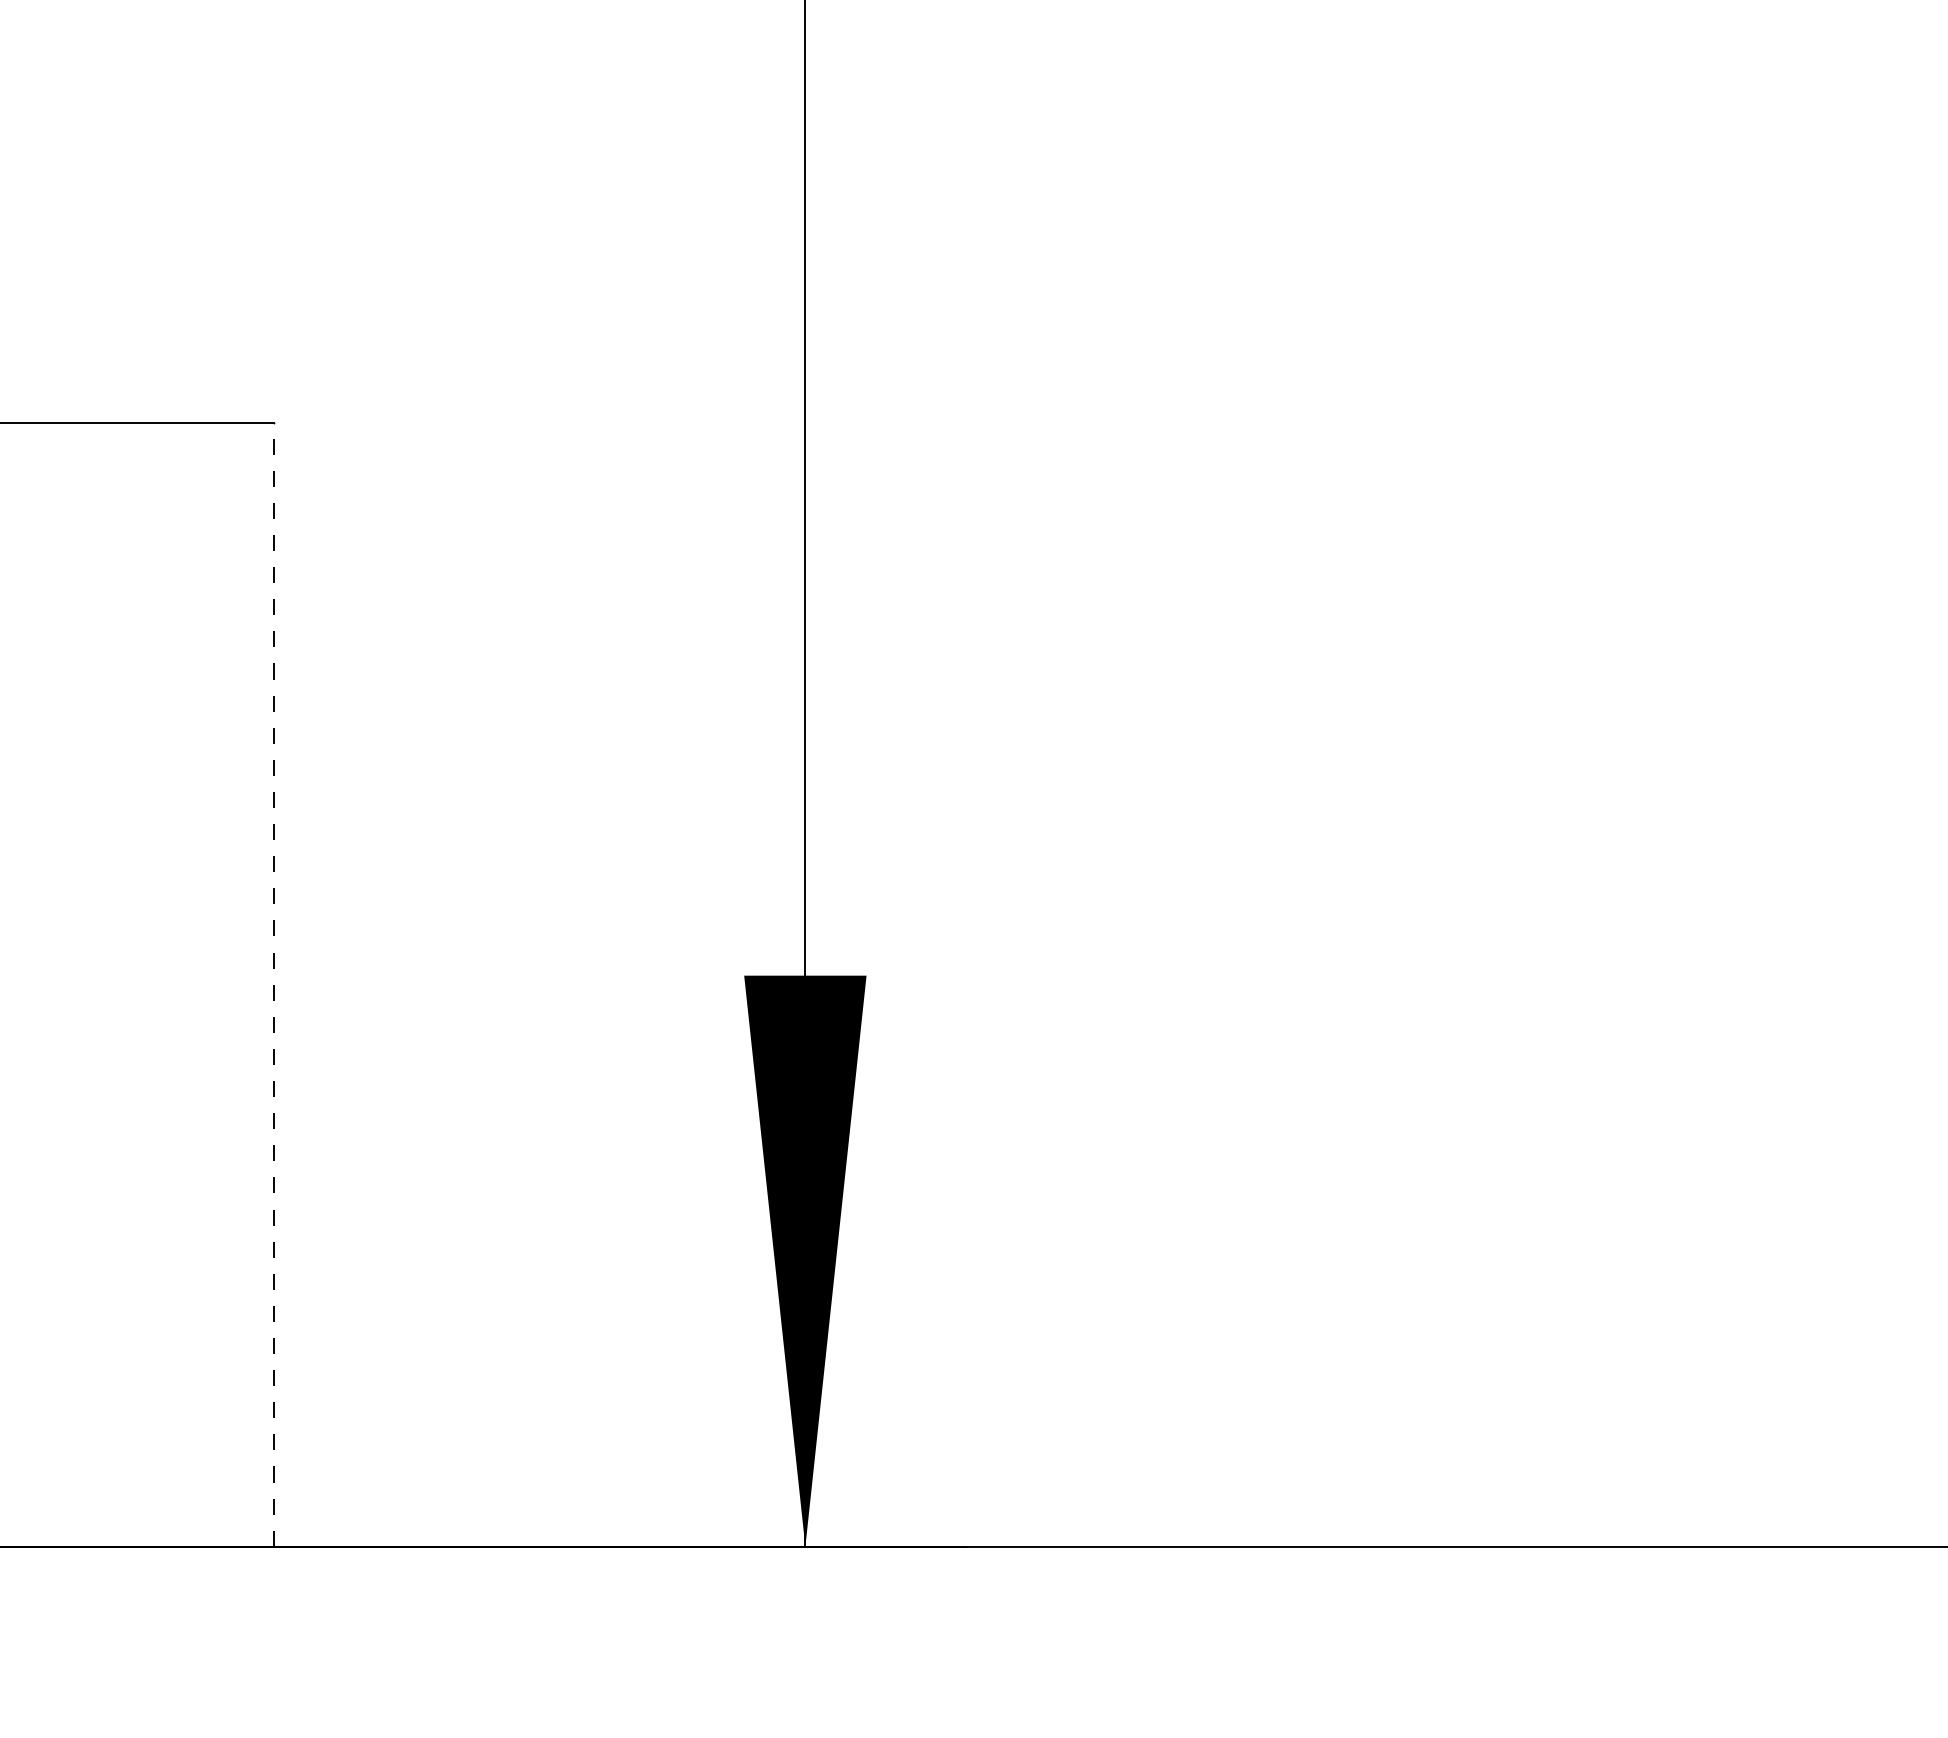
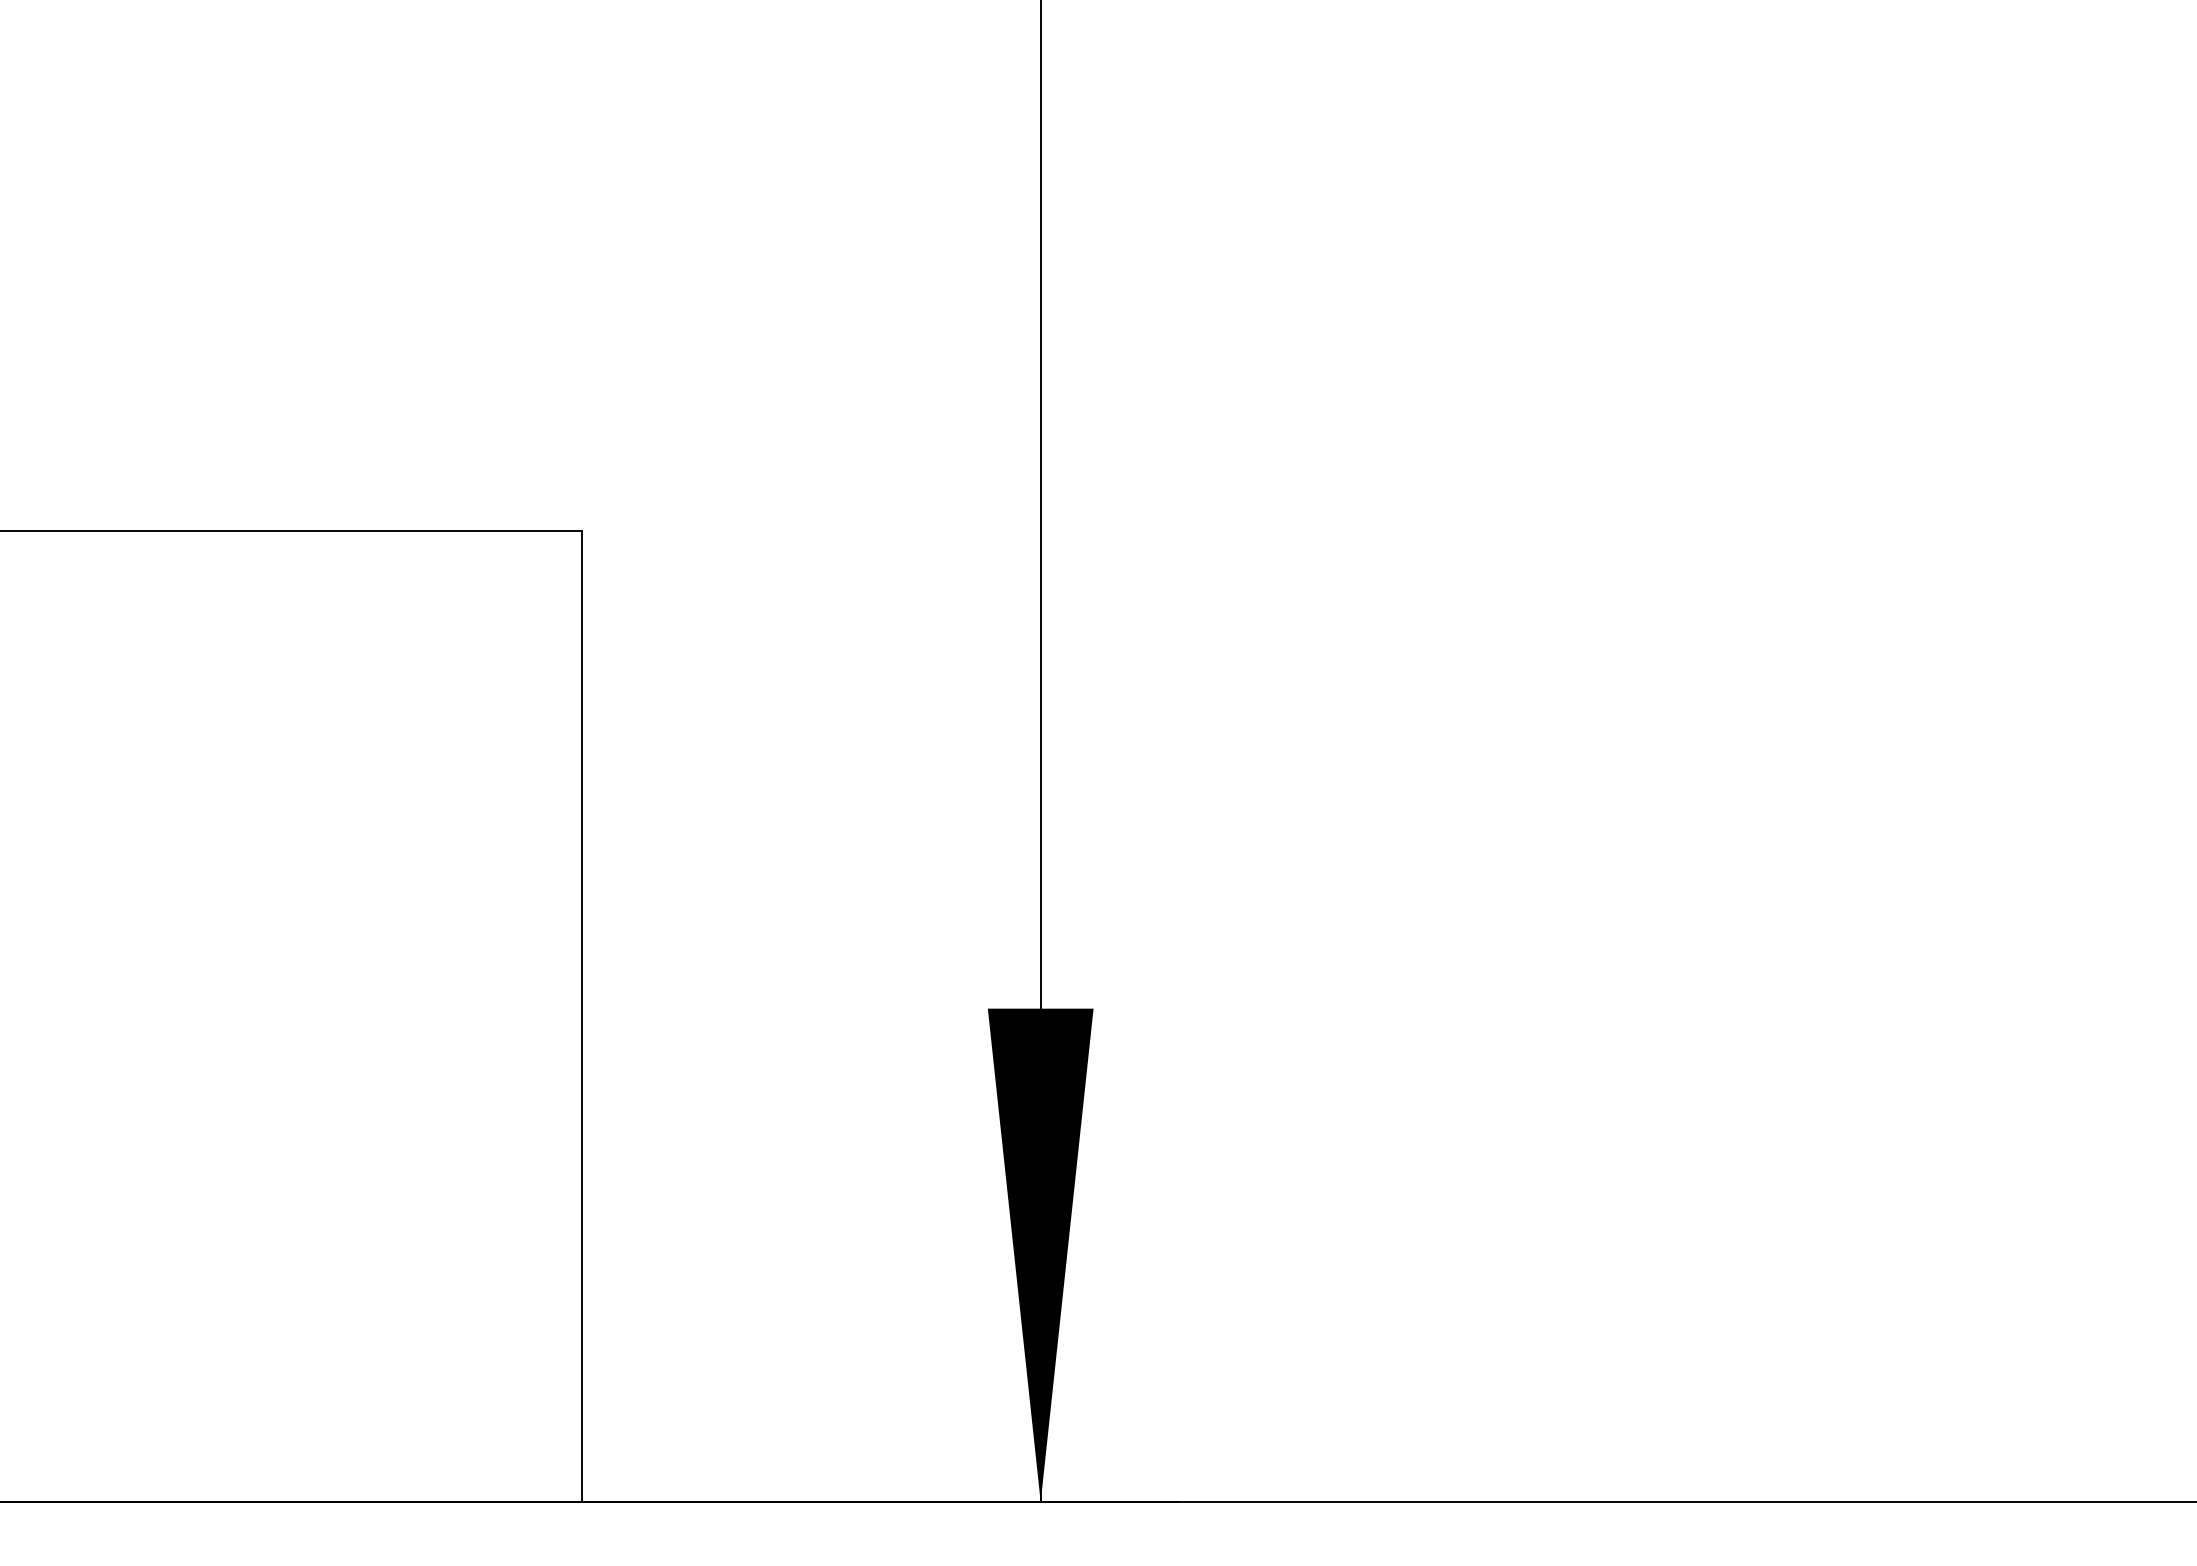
line: (273, 984) -> (581, 1016), dashed -> solid

